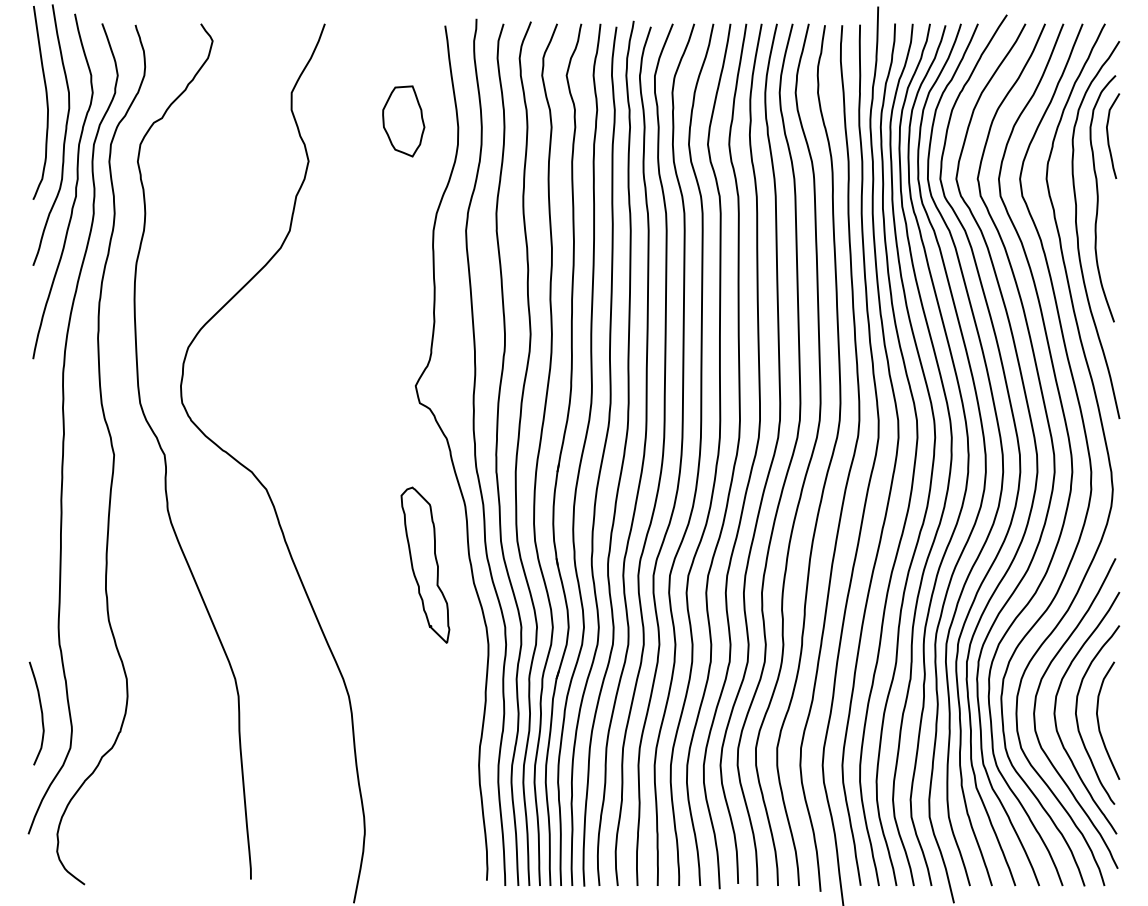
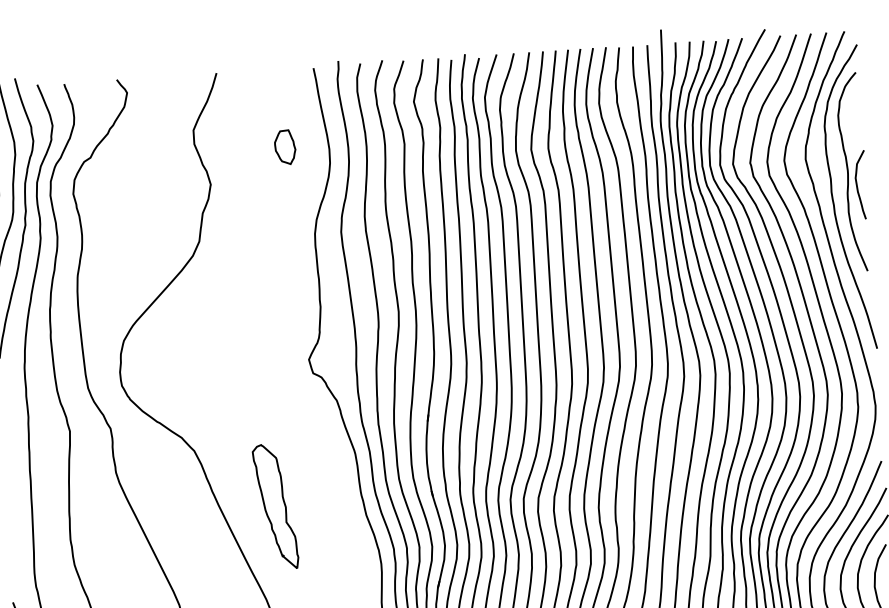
part: (403, 121) -> (285, 147), size x0.6
curve: (1108, 135) -> (857, 184), moved
part: (425, 564) -> (275, 506), moved

